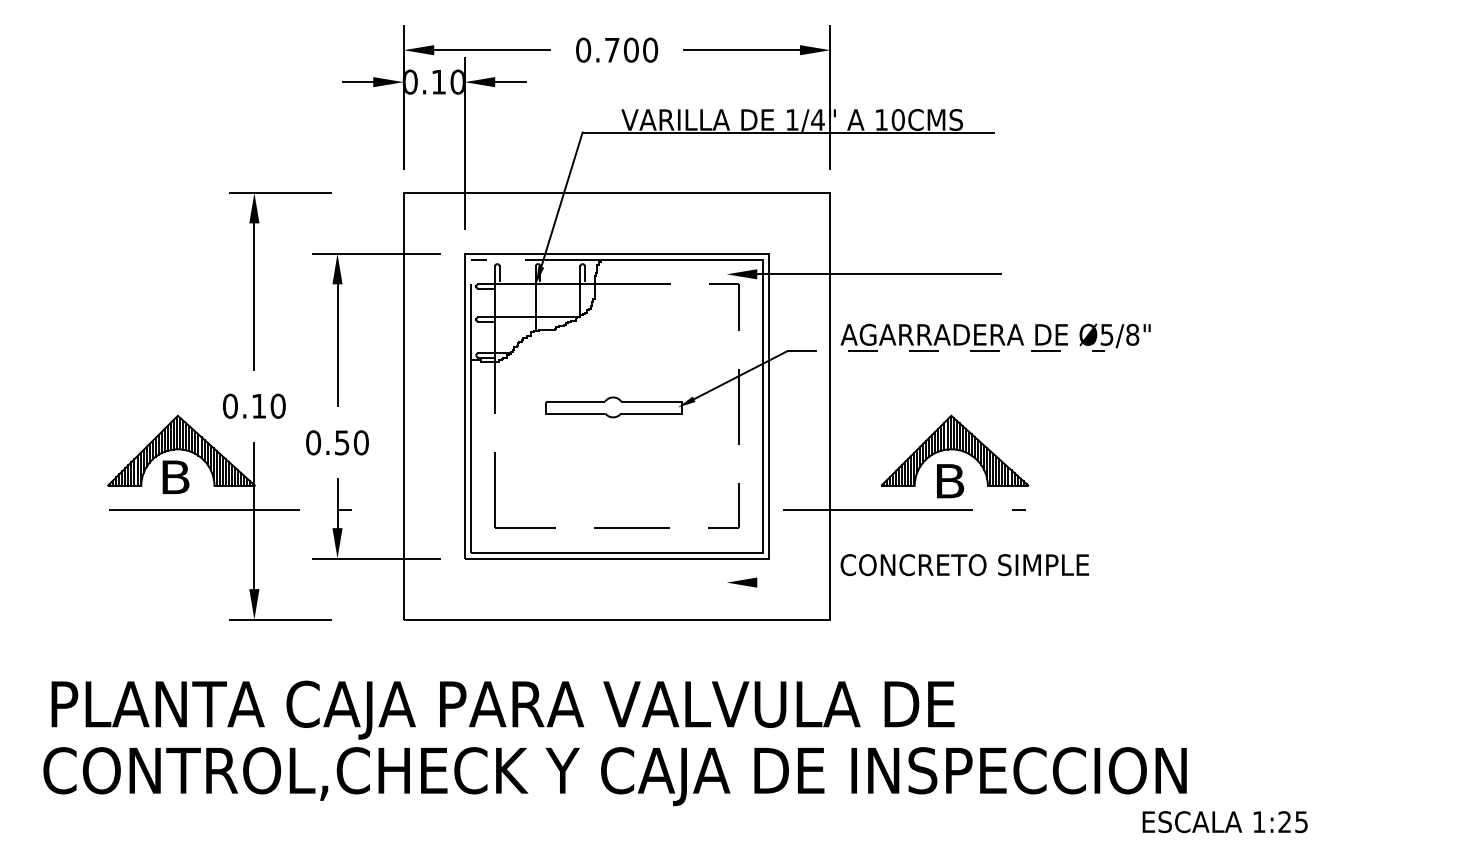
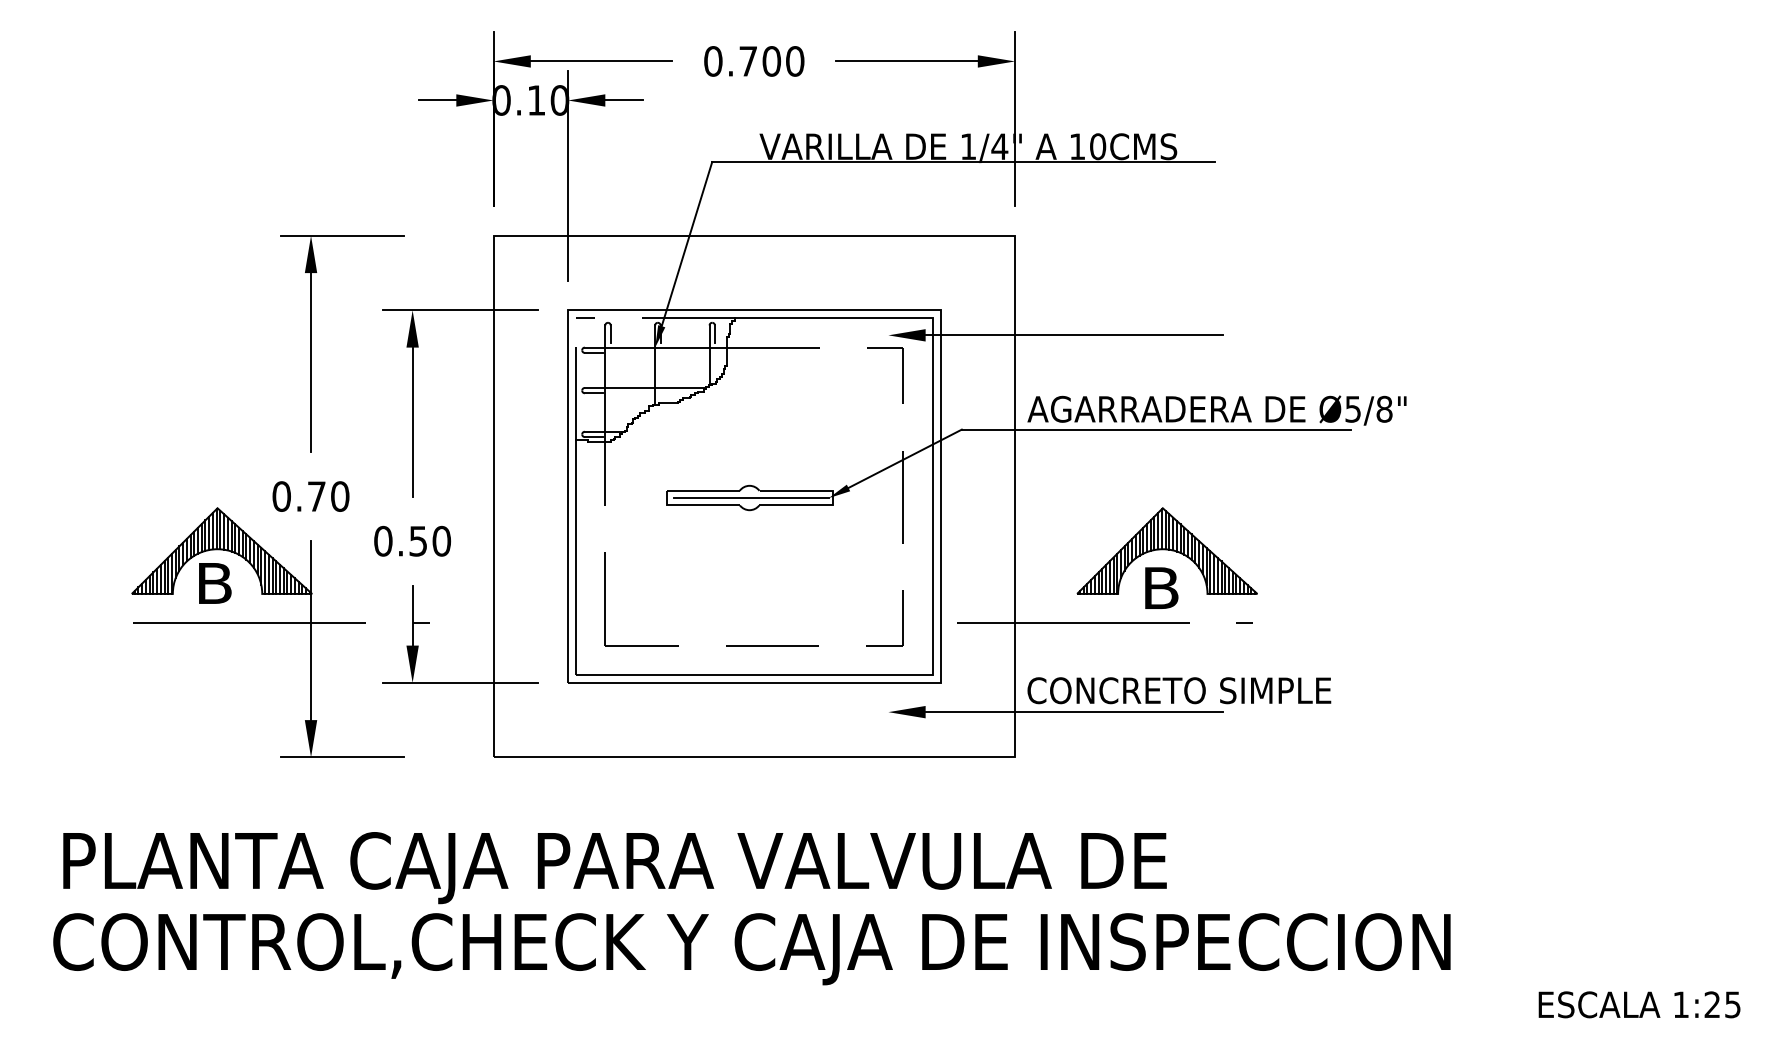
line: (946, 351) -> (1156, 429), dashed -> solid
text: (258, 406) -> (316, 496), 0.10 -> 0.70
line: (613, 407) -> (750, 498), added
line: (879, 582) -> (1074, 712), added
text: (1225, 821) -> (1639, 1004), moved

